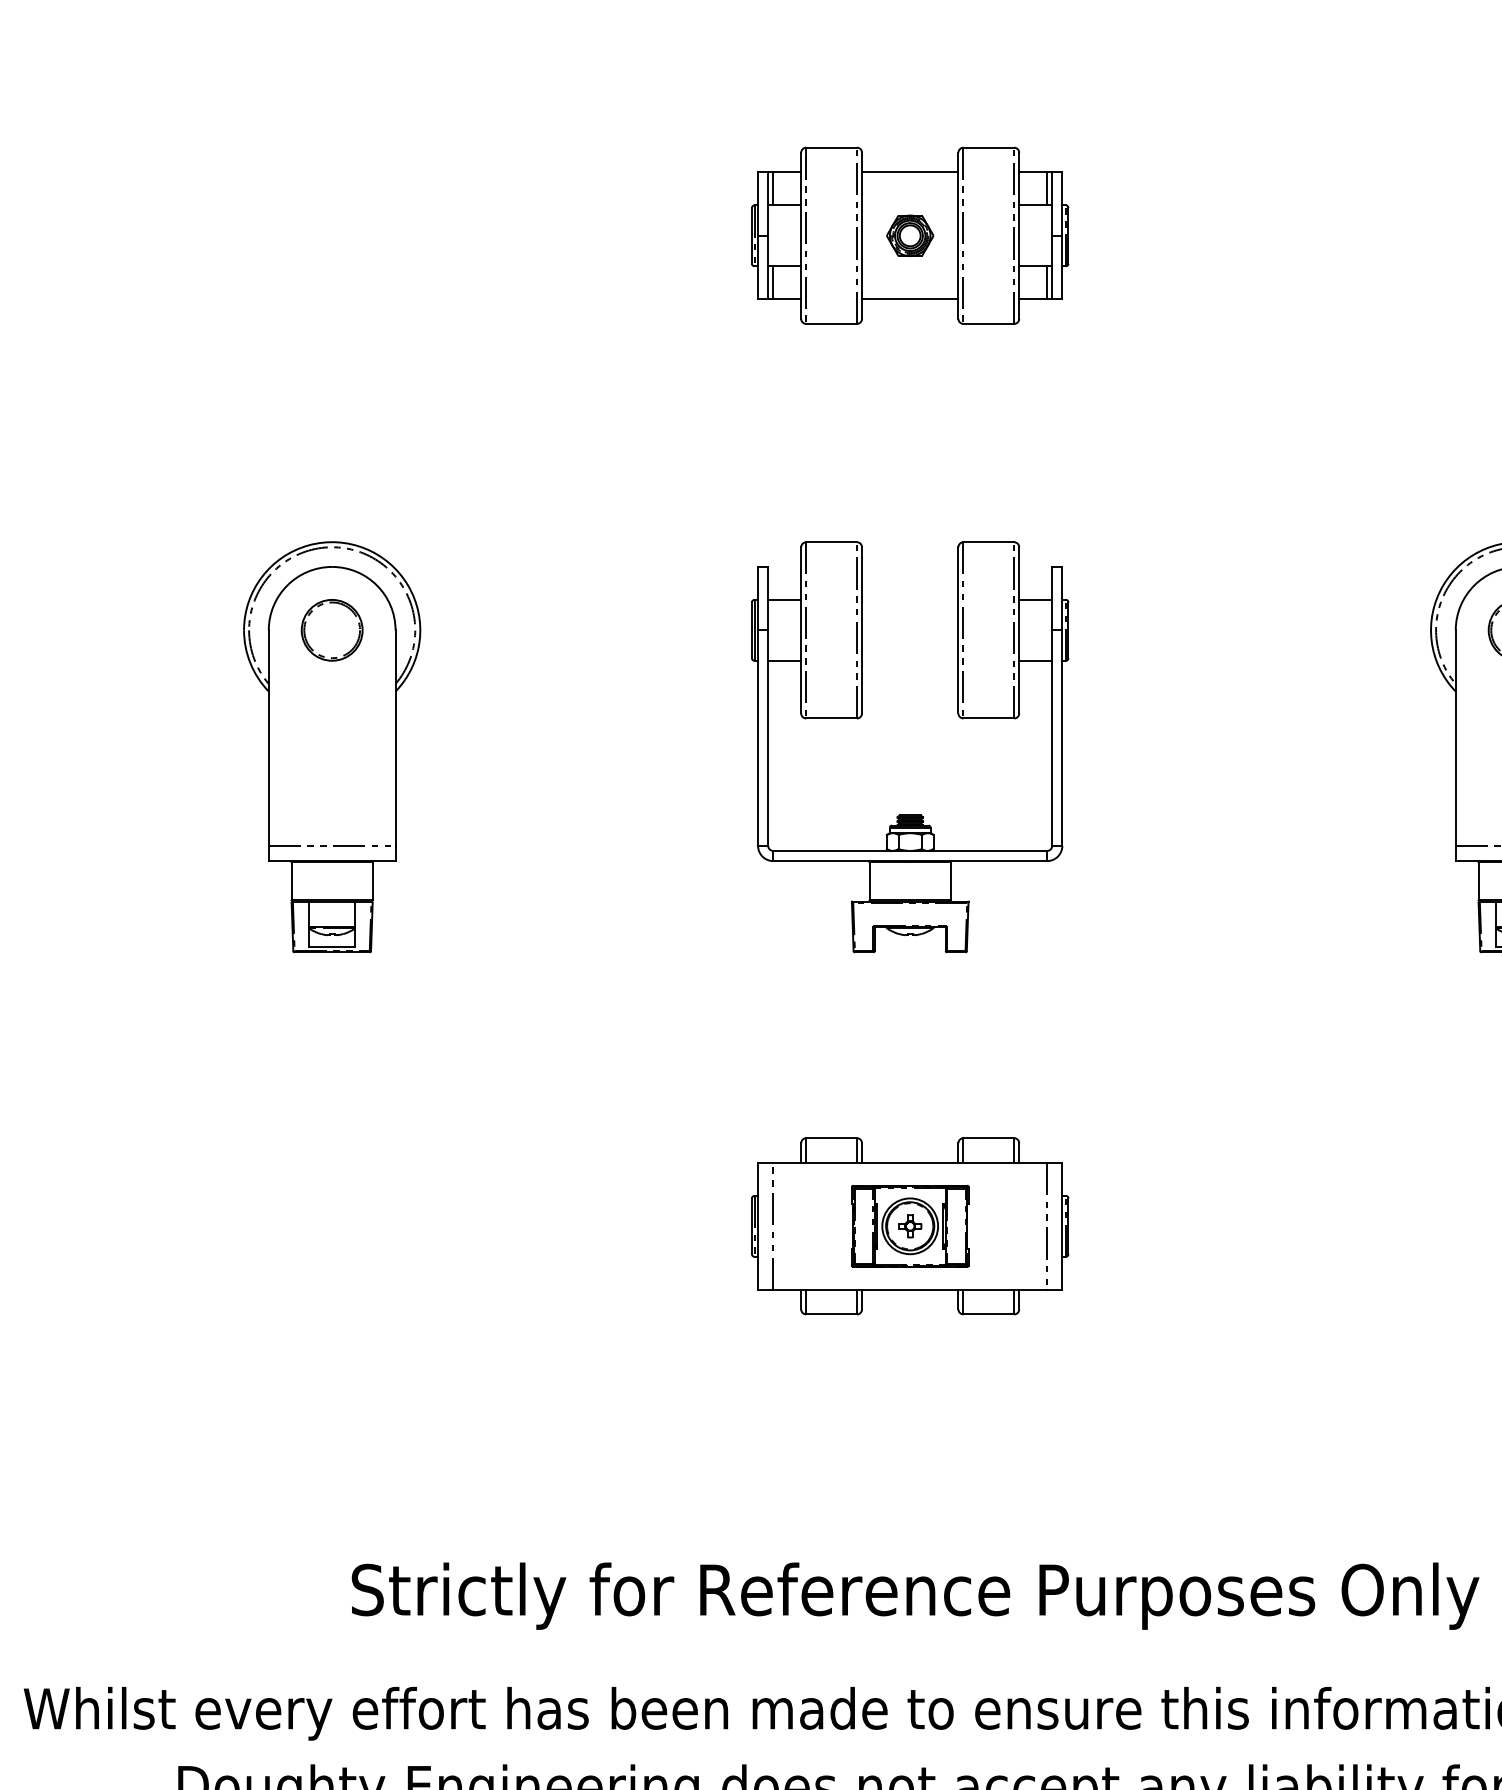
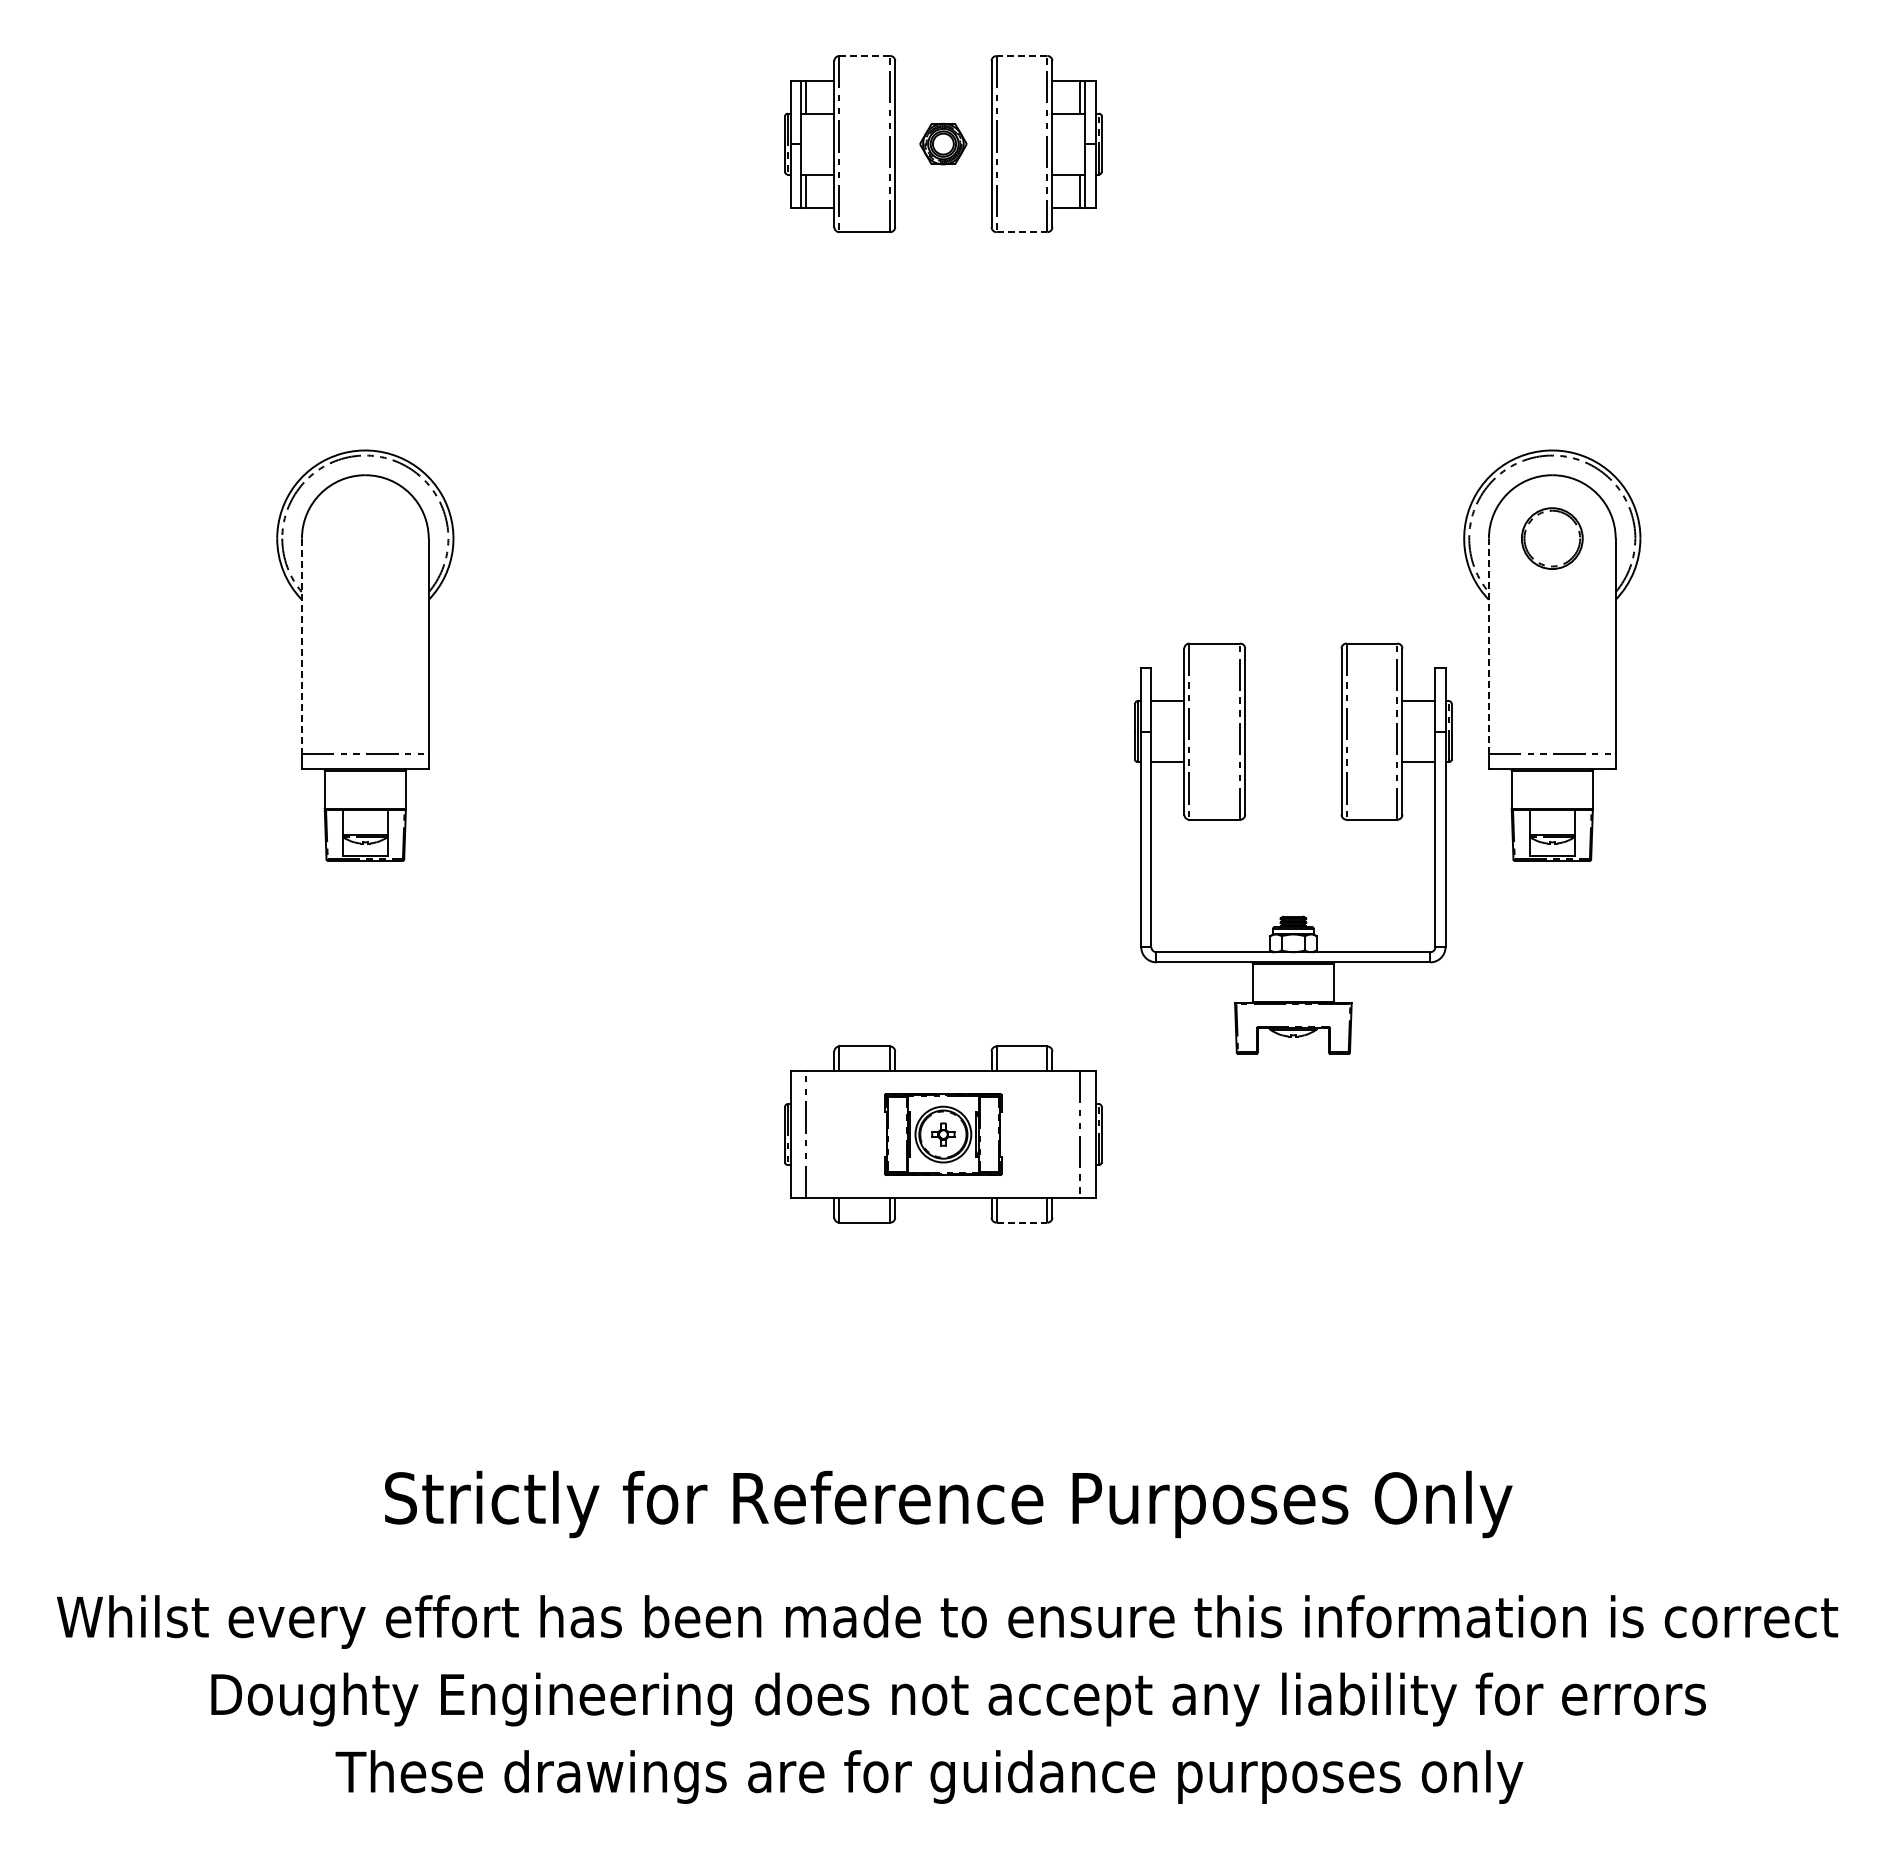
line: (831, 147) -> (864, 55), solid -> dashed
line: (988, 147) -> (1021, 55), solid -> dashed
line: (910, 172) -> (943, 80), removed
line: (910, 299) -> (943, 207), removed
line: (989, 324) -> (1022, 232), solid -> dashed
part: (332, 630) -> (365, 538), removed
part: (862, 716) -> (1245, 817), moved
line: (268, 738) -> (301, 646), solid -> dashed
line: (1455, 738) -> (1488, 646), solid -> dashed
line: (989, 1314) -> (1022, 1222), solid -> dashed

